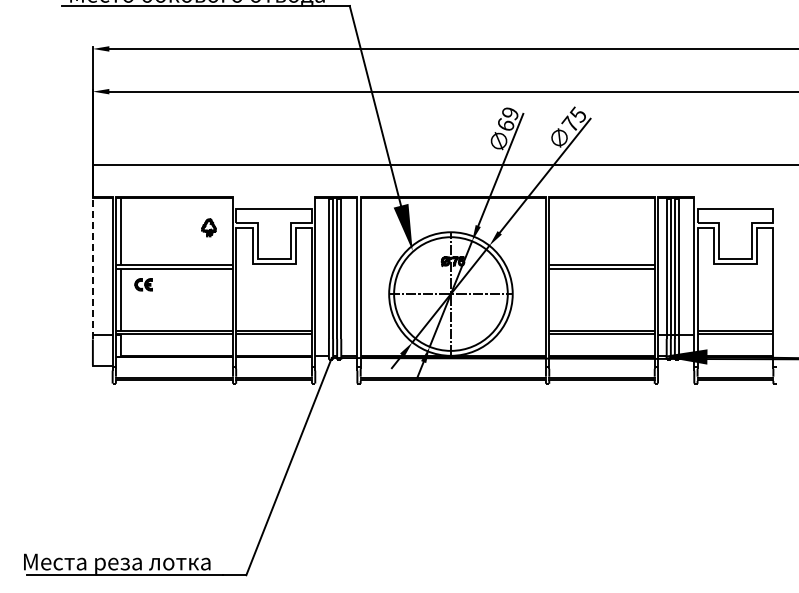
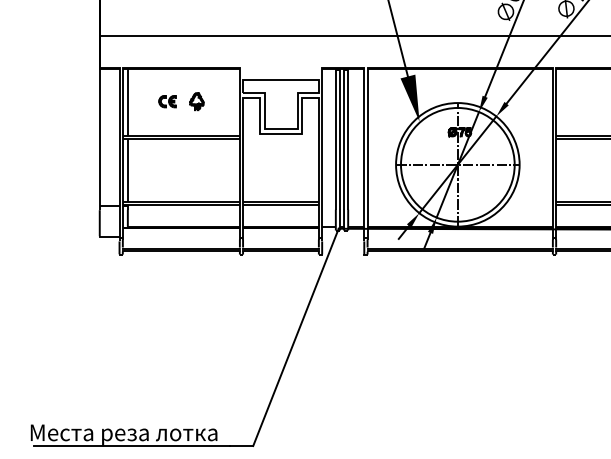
part: (208, 227) -> (196, 101), moved
line: (92, 269) -> (99, 140), dashed -> solid
part: (143, 284) -> (167, 101), moved

